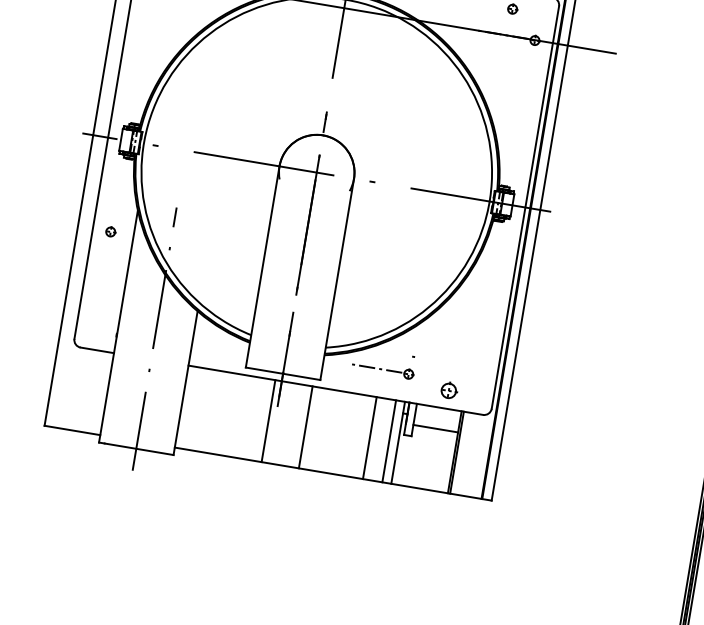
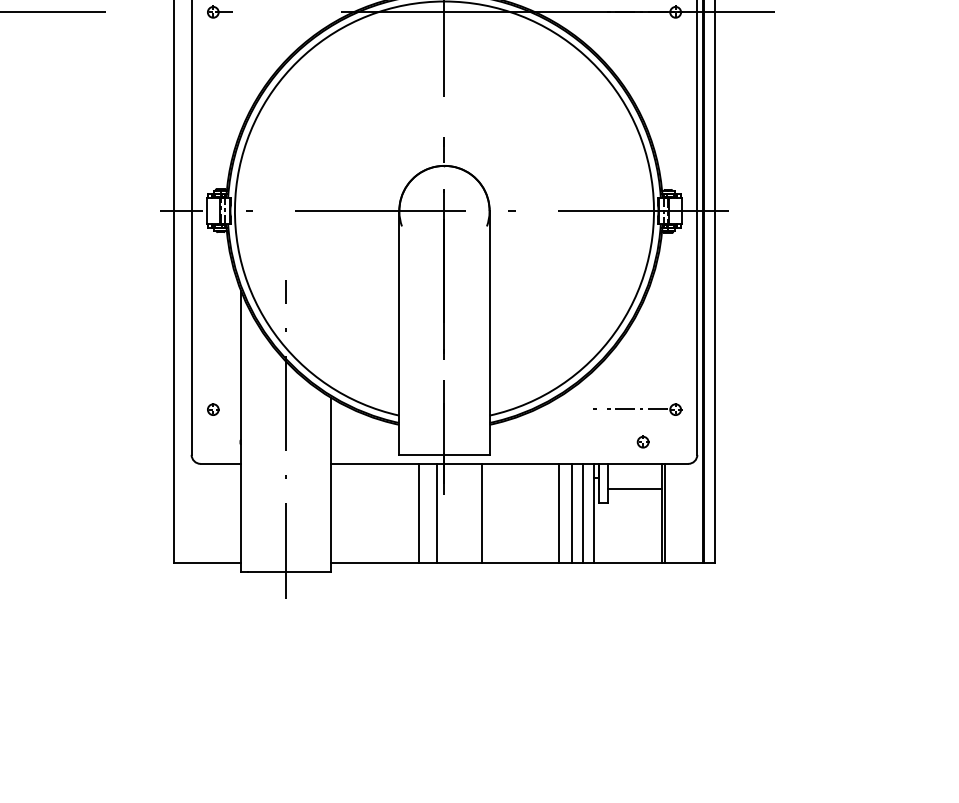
part: (110, 231) -> (213, 409), moved
part: (383, 369) -> (644, 409), moved
part: (448, 390) -> (642, 441), size x0.62
line: (253, 418) -> (418, 513), added
line: (380, 439) -> (572, 513), added

